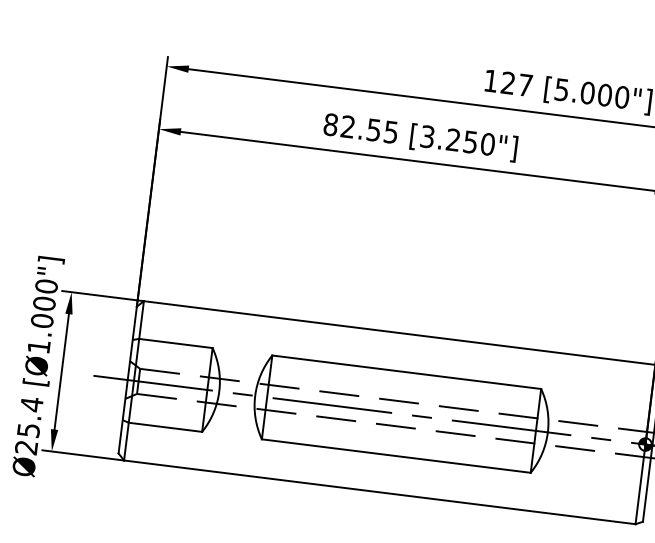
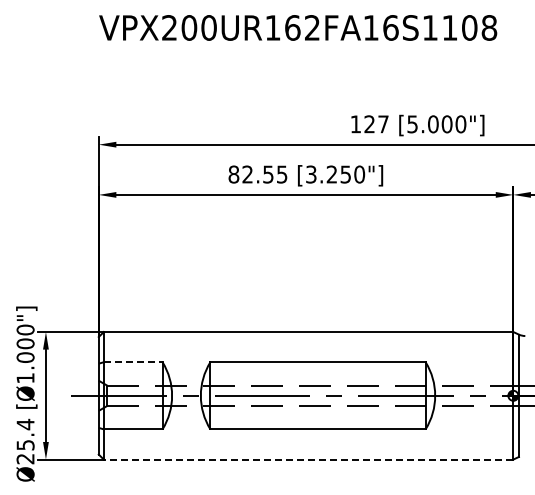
line: (176, 343) -> (133, 362), solid -> dashed
line: (379, 492) -> (308, 459), solid -> dashed

